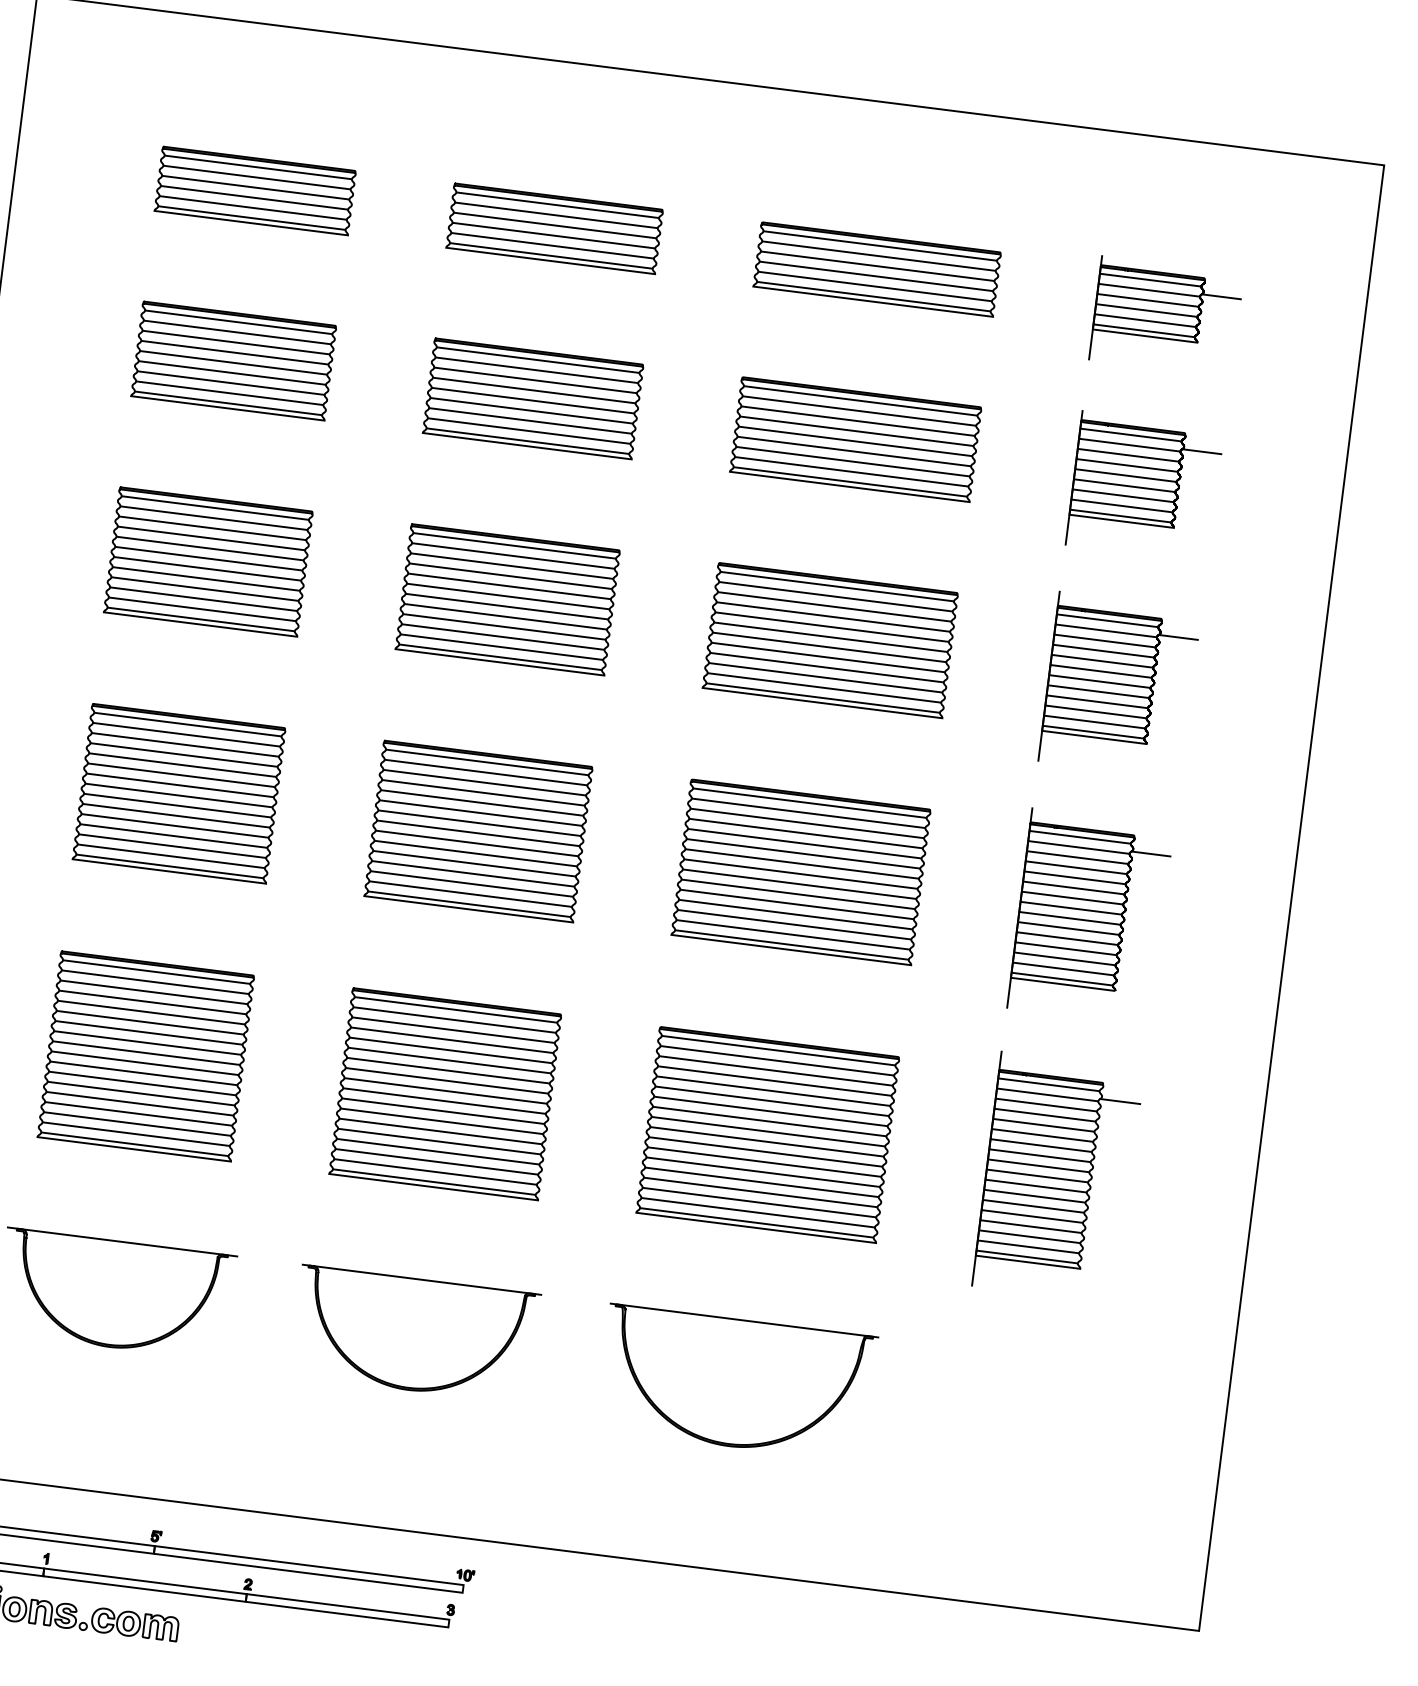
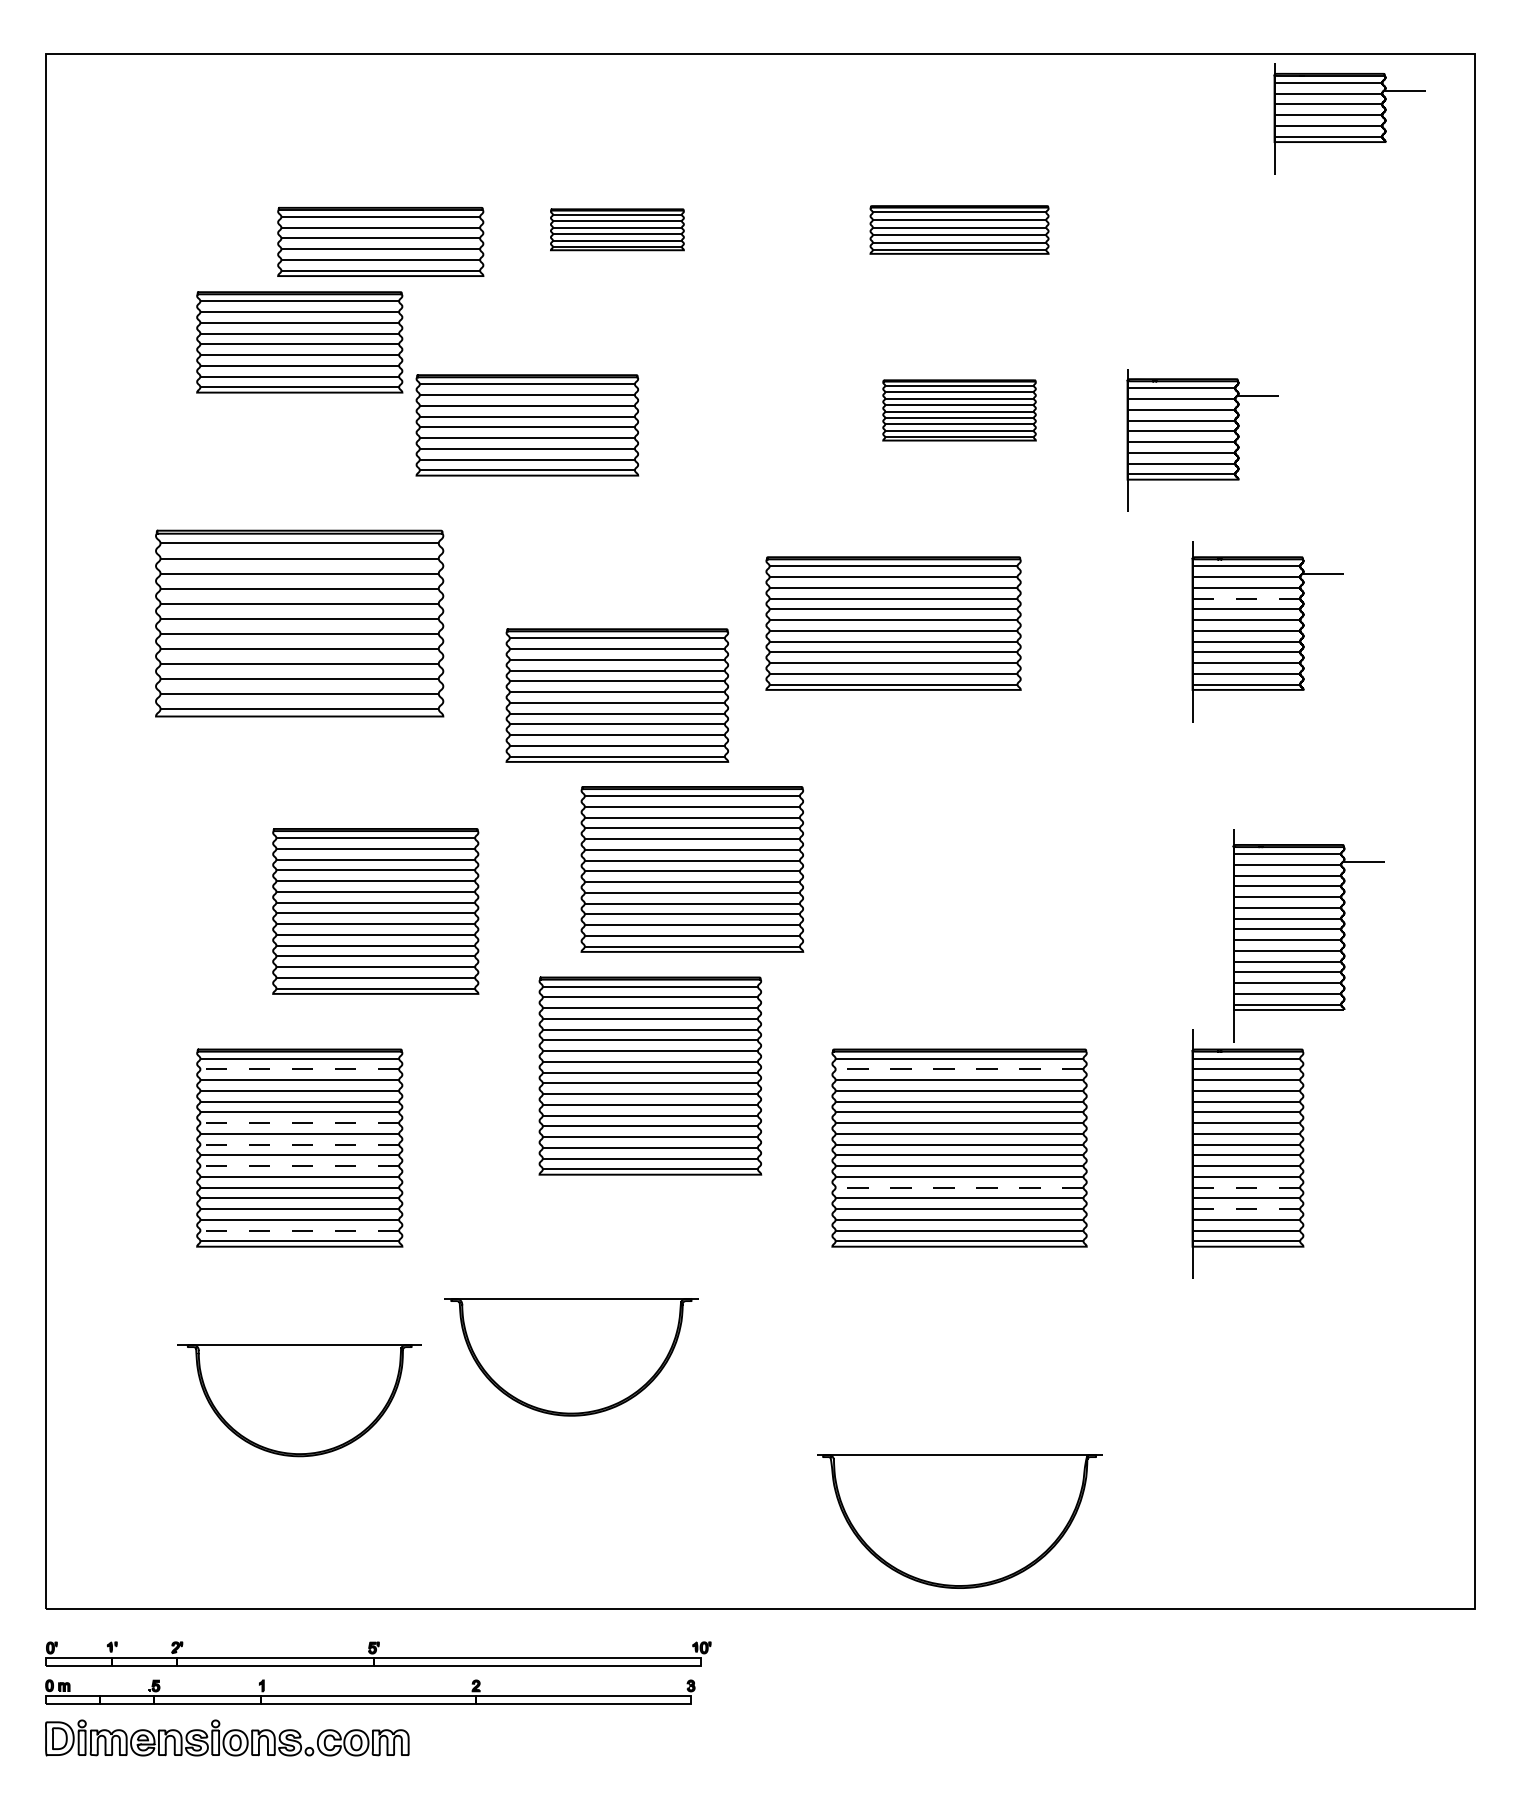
part: (255, 190) -> (380, 241), moved
part: (554, 228) -> (617, 229), size x0.6
part: (877, 269) -> (959, 229), size x0.7
part: (1166, 316) -> (1349, 118), moved
part: (233, 361) -> (299, 342), moved
part: (533, 398) -> (527, 425), moved
part: (855, 439) -> (959, 410), size x0.6
part: (1144, 486) -> (1202, 440), moved
part: (208, 561) -> (299, 623), size x1.4
part: (507, 599) -> (617, 695), moved
part: (830, 640) -> (893, 623), moved
line: (1103, 651) -> (1246, 598), solid -> dashed
part: (178, 793) -> (375, 911), moved
part: (478, 831) -> (692, 869), moved
part: (801, 872) -> (959, 869), removed
part: (1090, 916) -> (1308, 935), moved
line: (155, 982) -> (299, 1069), solid -> dashed
line: (148, 1033) -> (299, 1123), solid -> dashed
line: (146, 1052) -> (299, 1144), solid -> dashed
line: (777, 1060) -> (959, 1069), solid -> dashed
line: (143, 1073) -> (299, 1166), solid -> dashed
part: (445, 1093) -> (650, 1075), moved
line: (1119, 1101) -> (1322, 1066), removed
line: (135, 1134) -> (299, 1230), solid -> dashed
line: (763, 1172) -> (959, 1187), solid -> dashed
line: (1033, 1206) -> (1246, 1187), solid -> dashed
line: (1031, 1227) -> (1246, 1209), solid -> dashed
part: (415, 1334) -> (571, 1357), moved
part: (736, 1383) -> (959, 1521), moved

